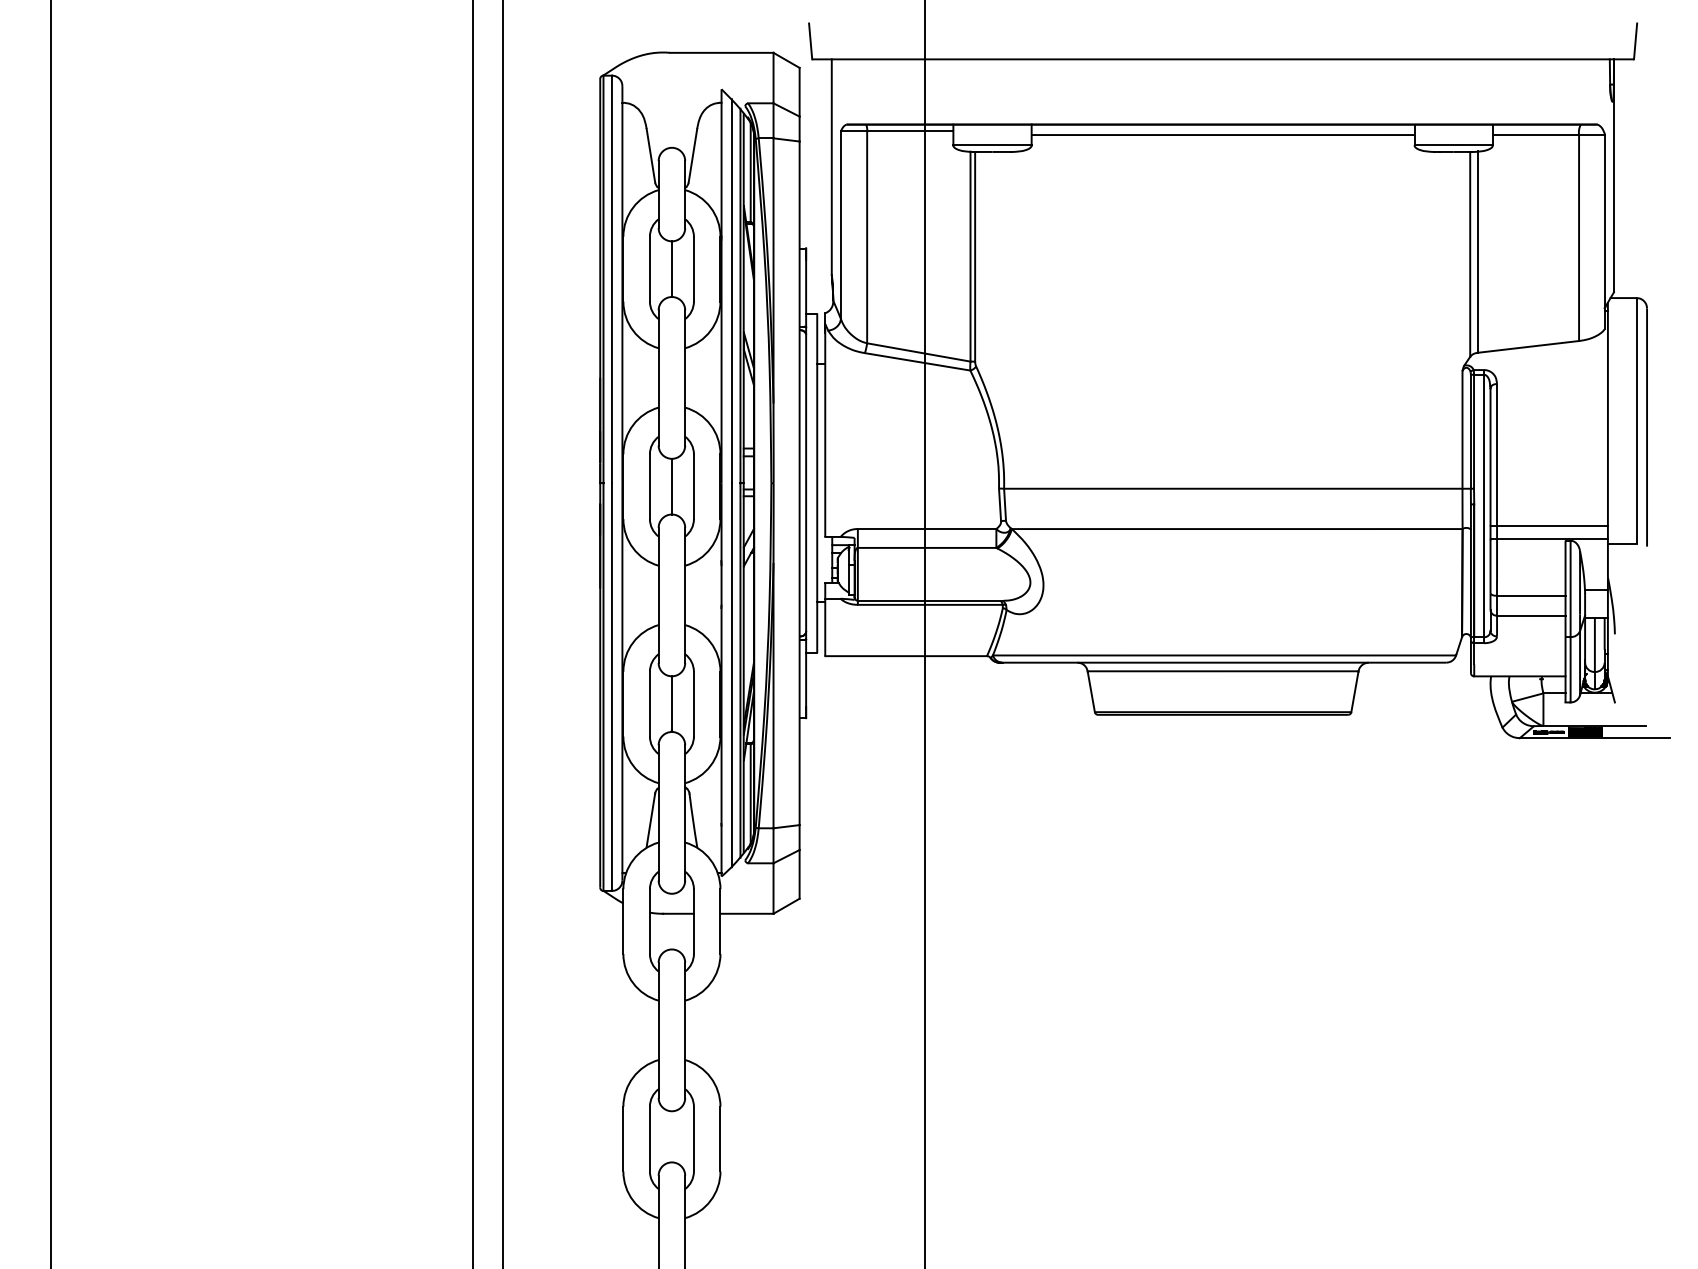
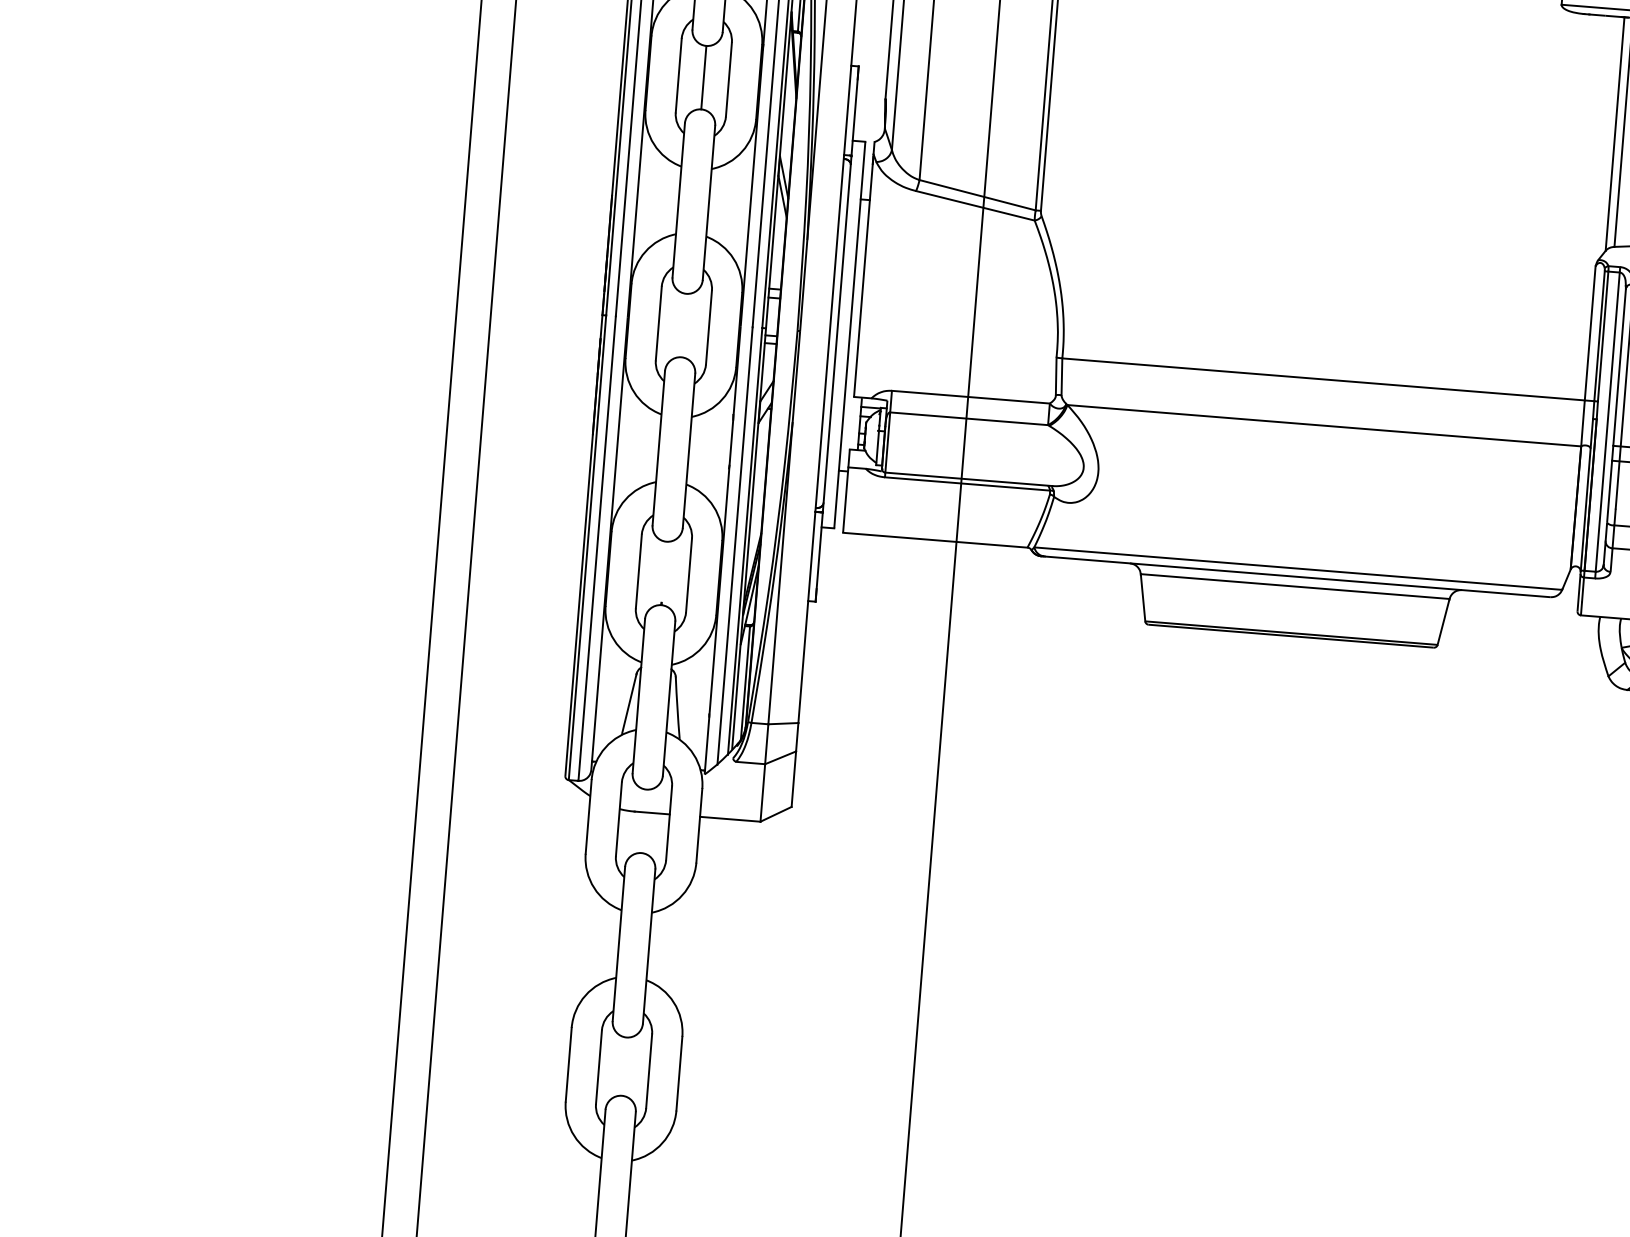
line: (671, 486) -> (683, 325), removed
line: (671, 702) -> (663, 571), removed

